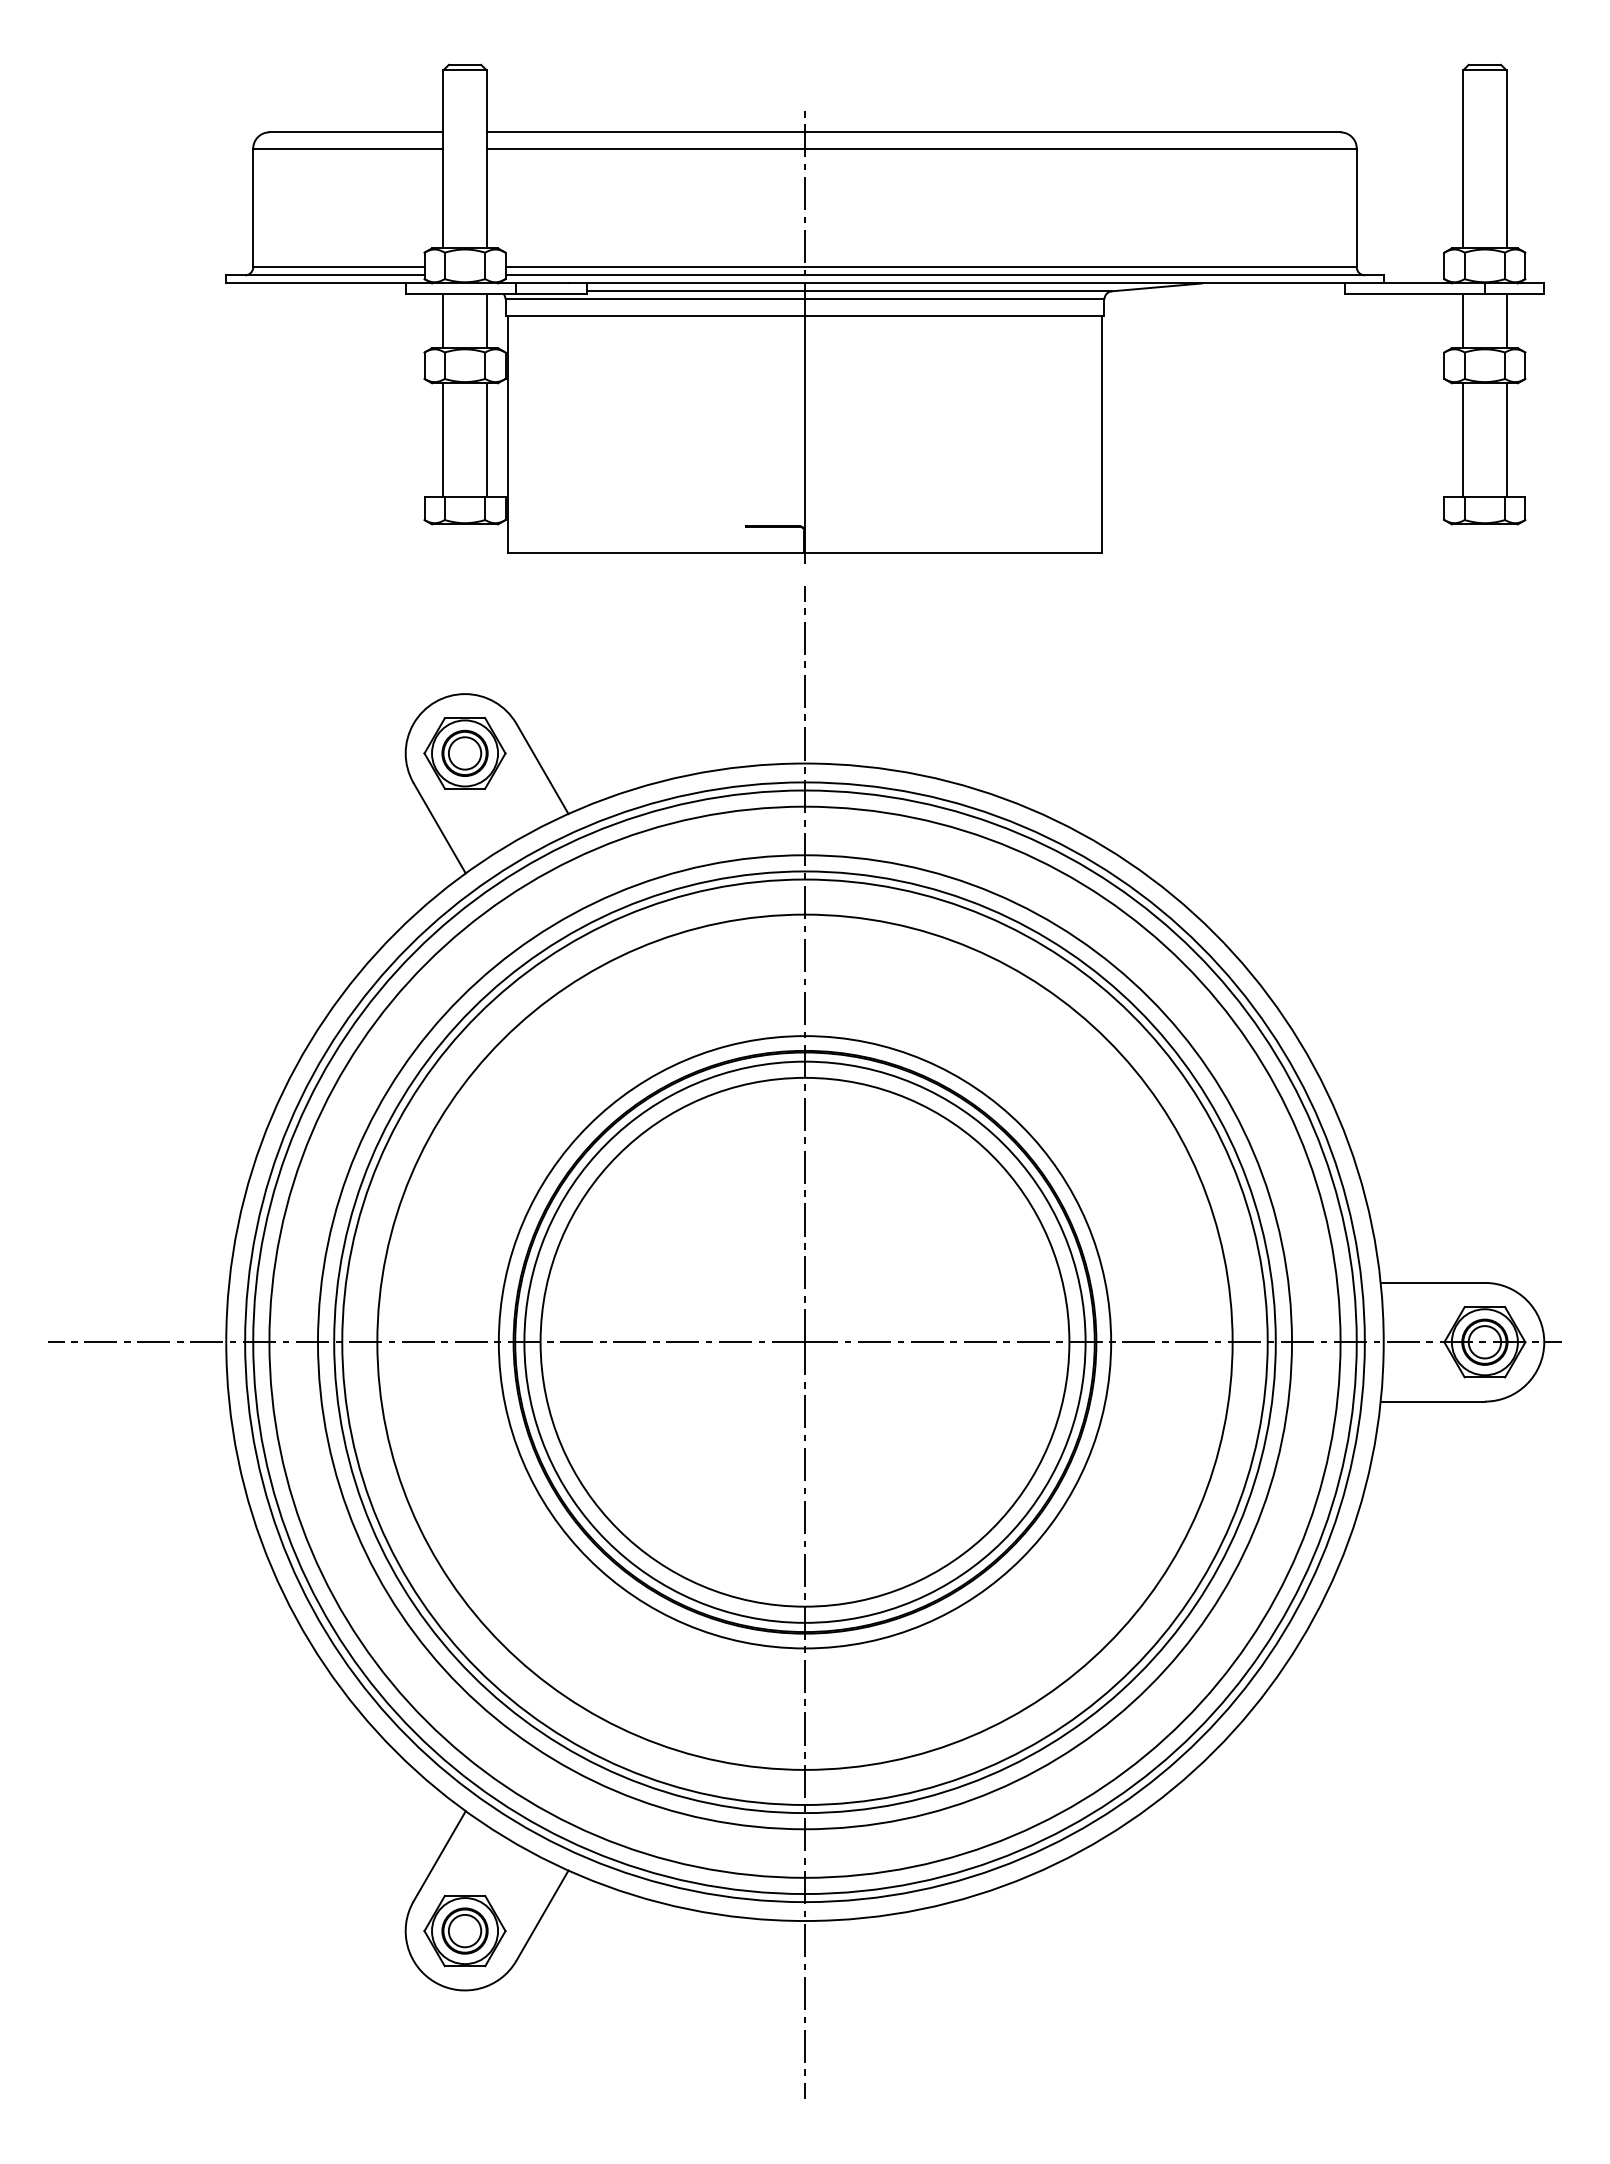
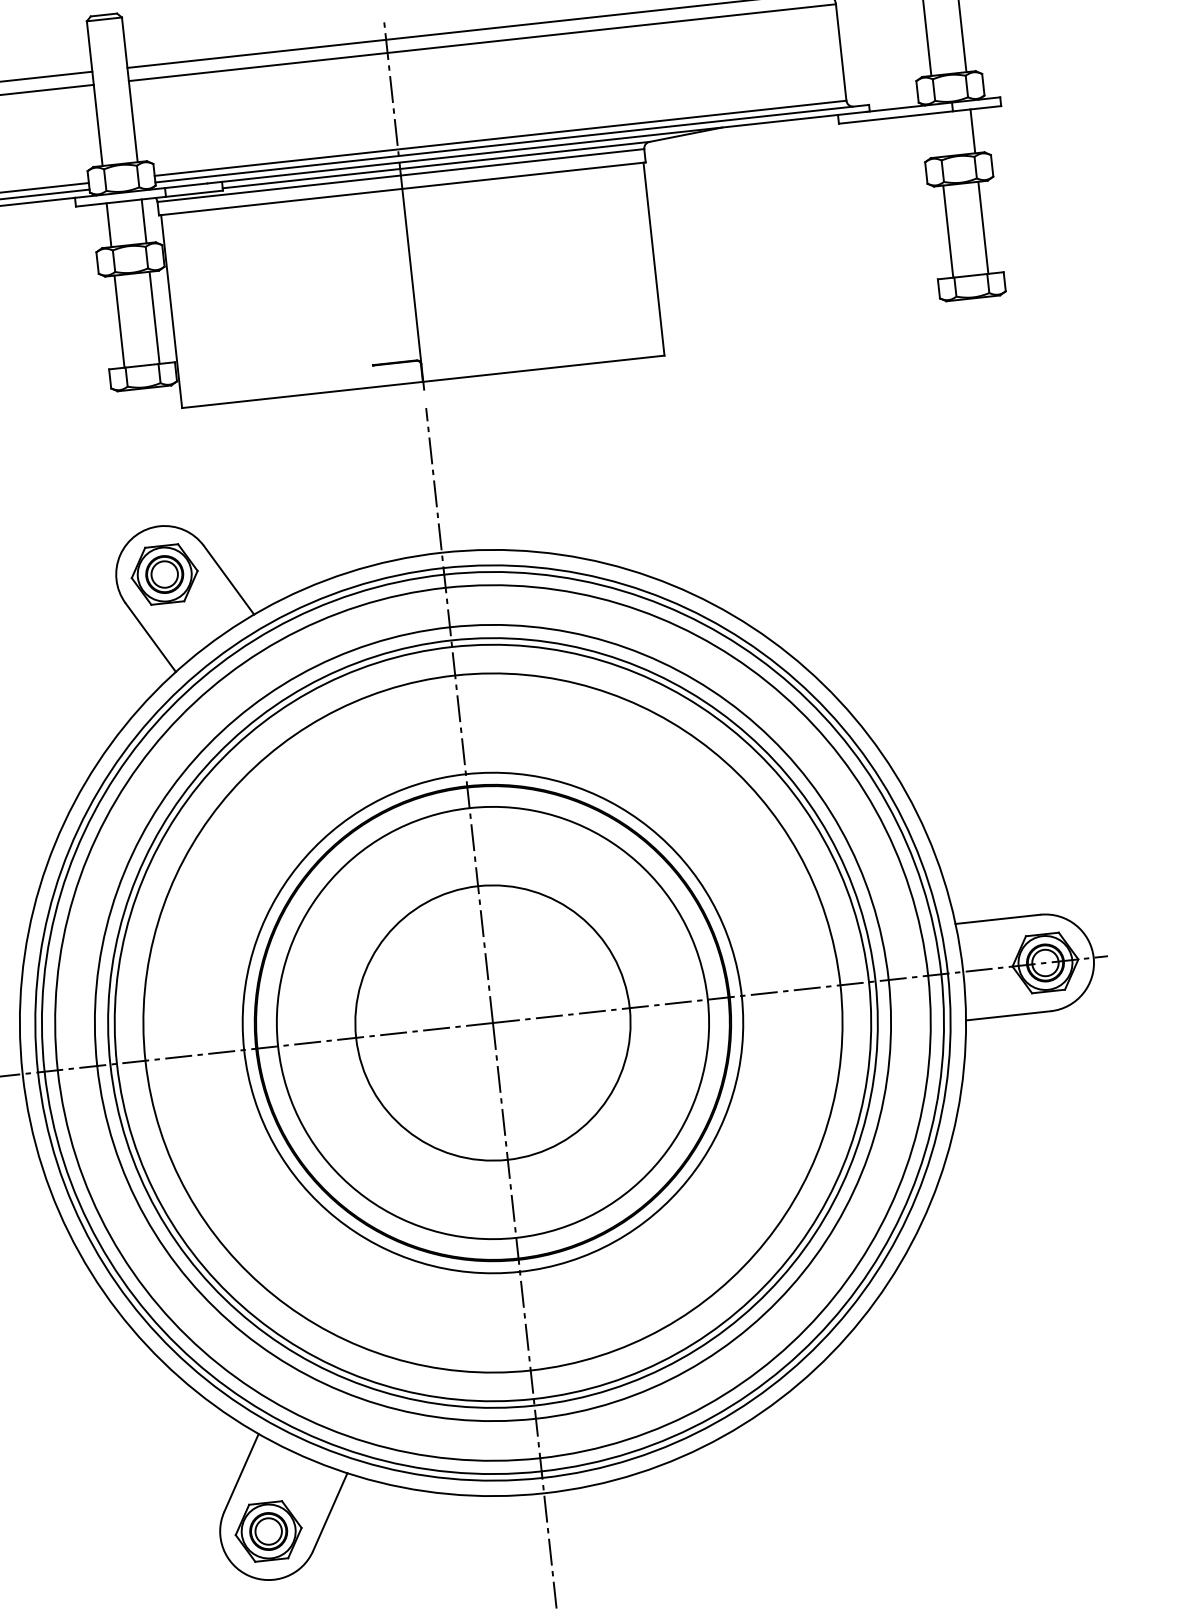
line: (1463, 321) -> (937, 135), removed
circle: (804, 1341) -> (492, 1022), size x0.6

